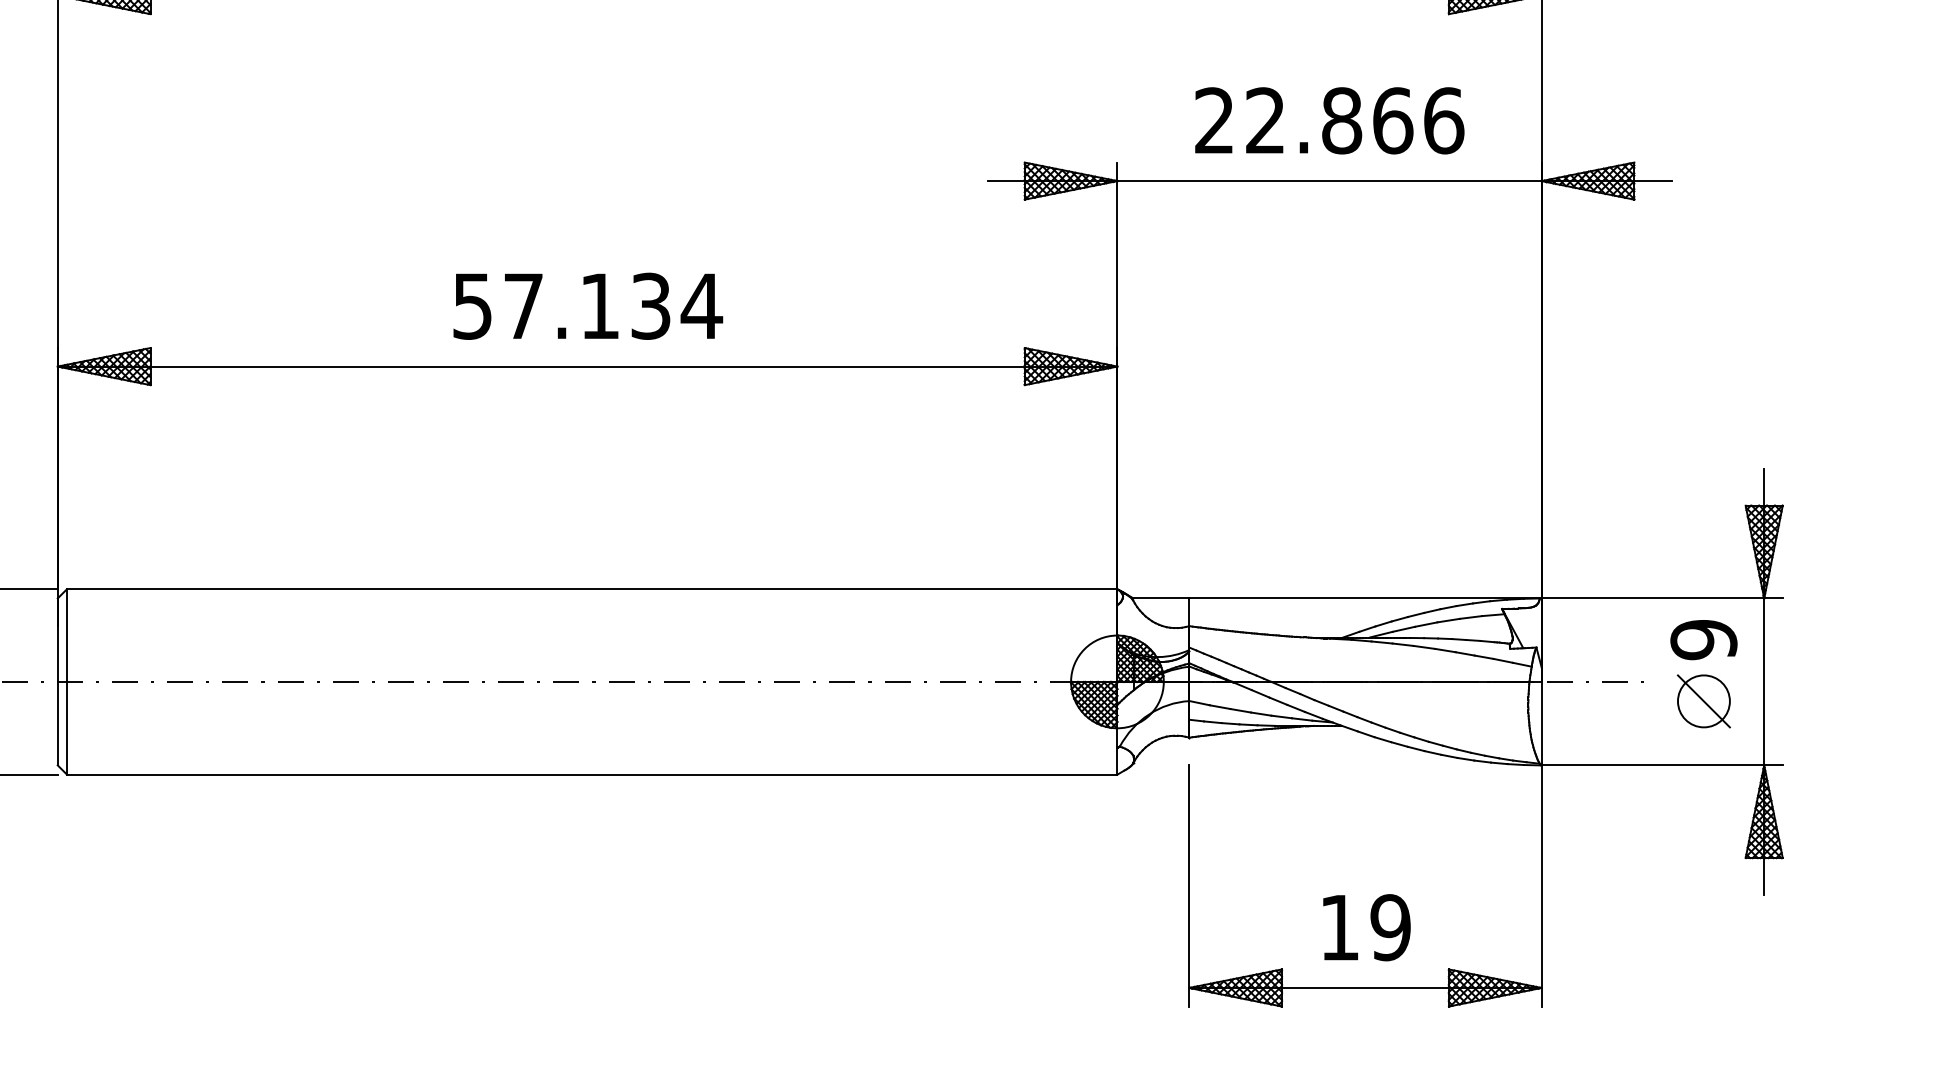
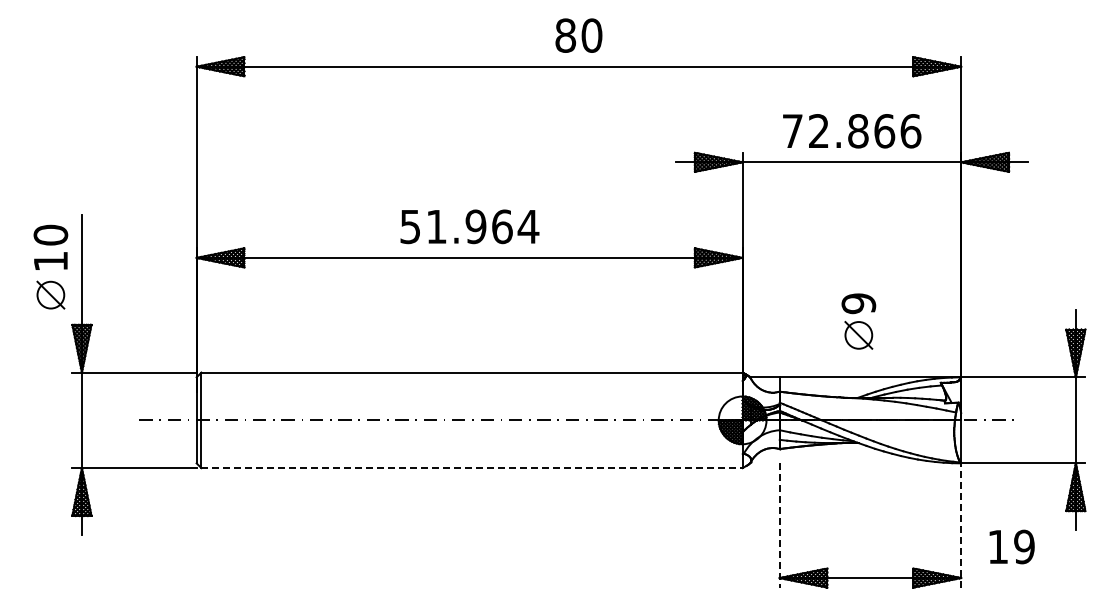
text: (1214, 119) -> (792, 130), 22.866 -> 72.866
text: (587, 305) -> (469, 226), 57.134 -> 51.964
part: (1703, 674) -> (858, 321), moved
line: (593, 775) -> (472, 468), solid -> dashed
line: (1188, 885) -> (779, 525), solid -> dashed
line: (1542, 885) -> (961, 525), solid -> dashed
text: (1365, 926) -> (1011, 546), moved

